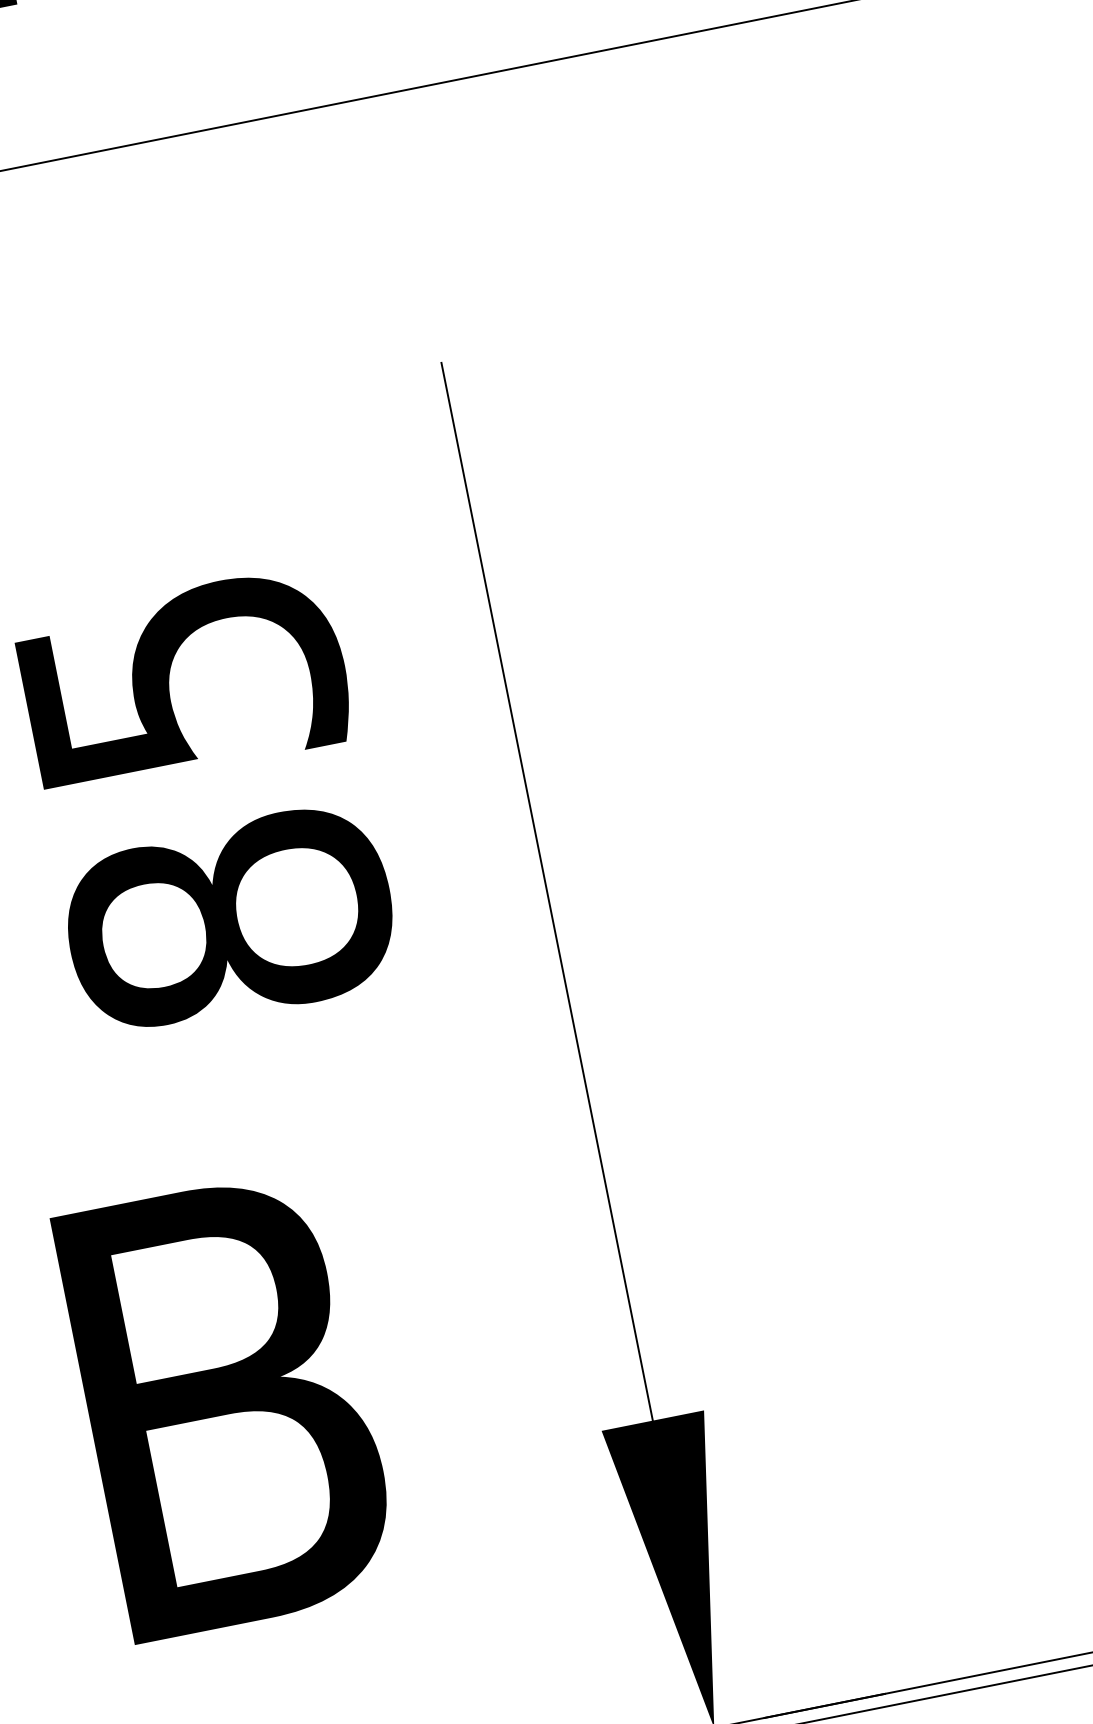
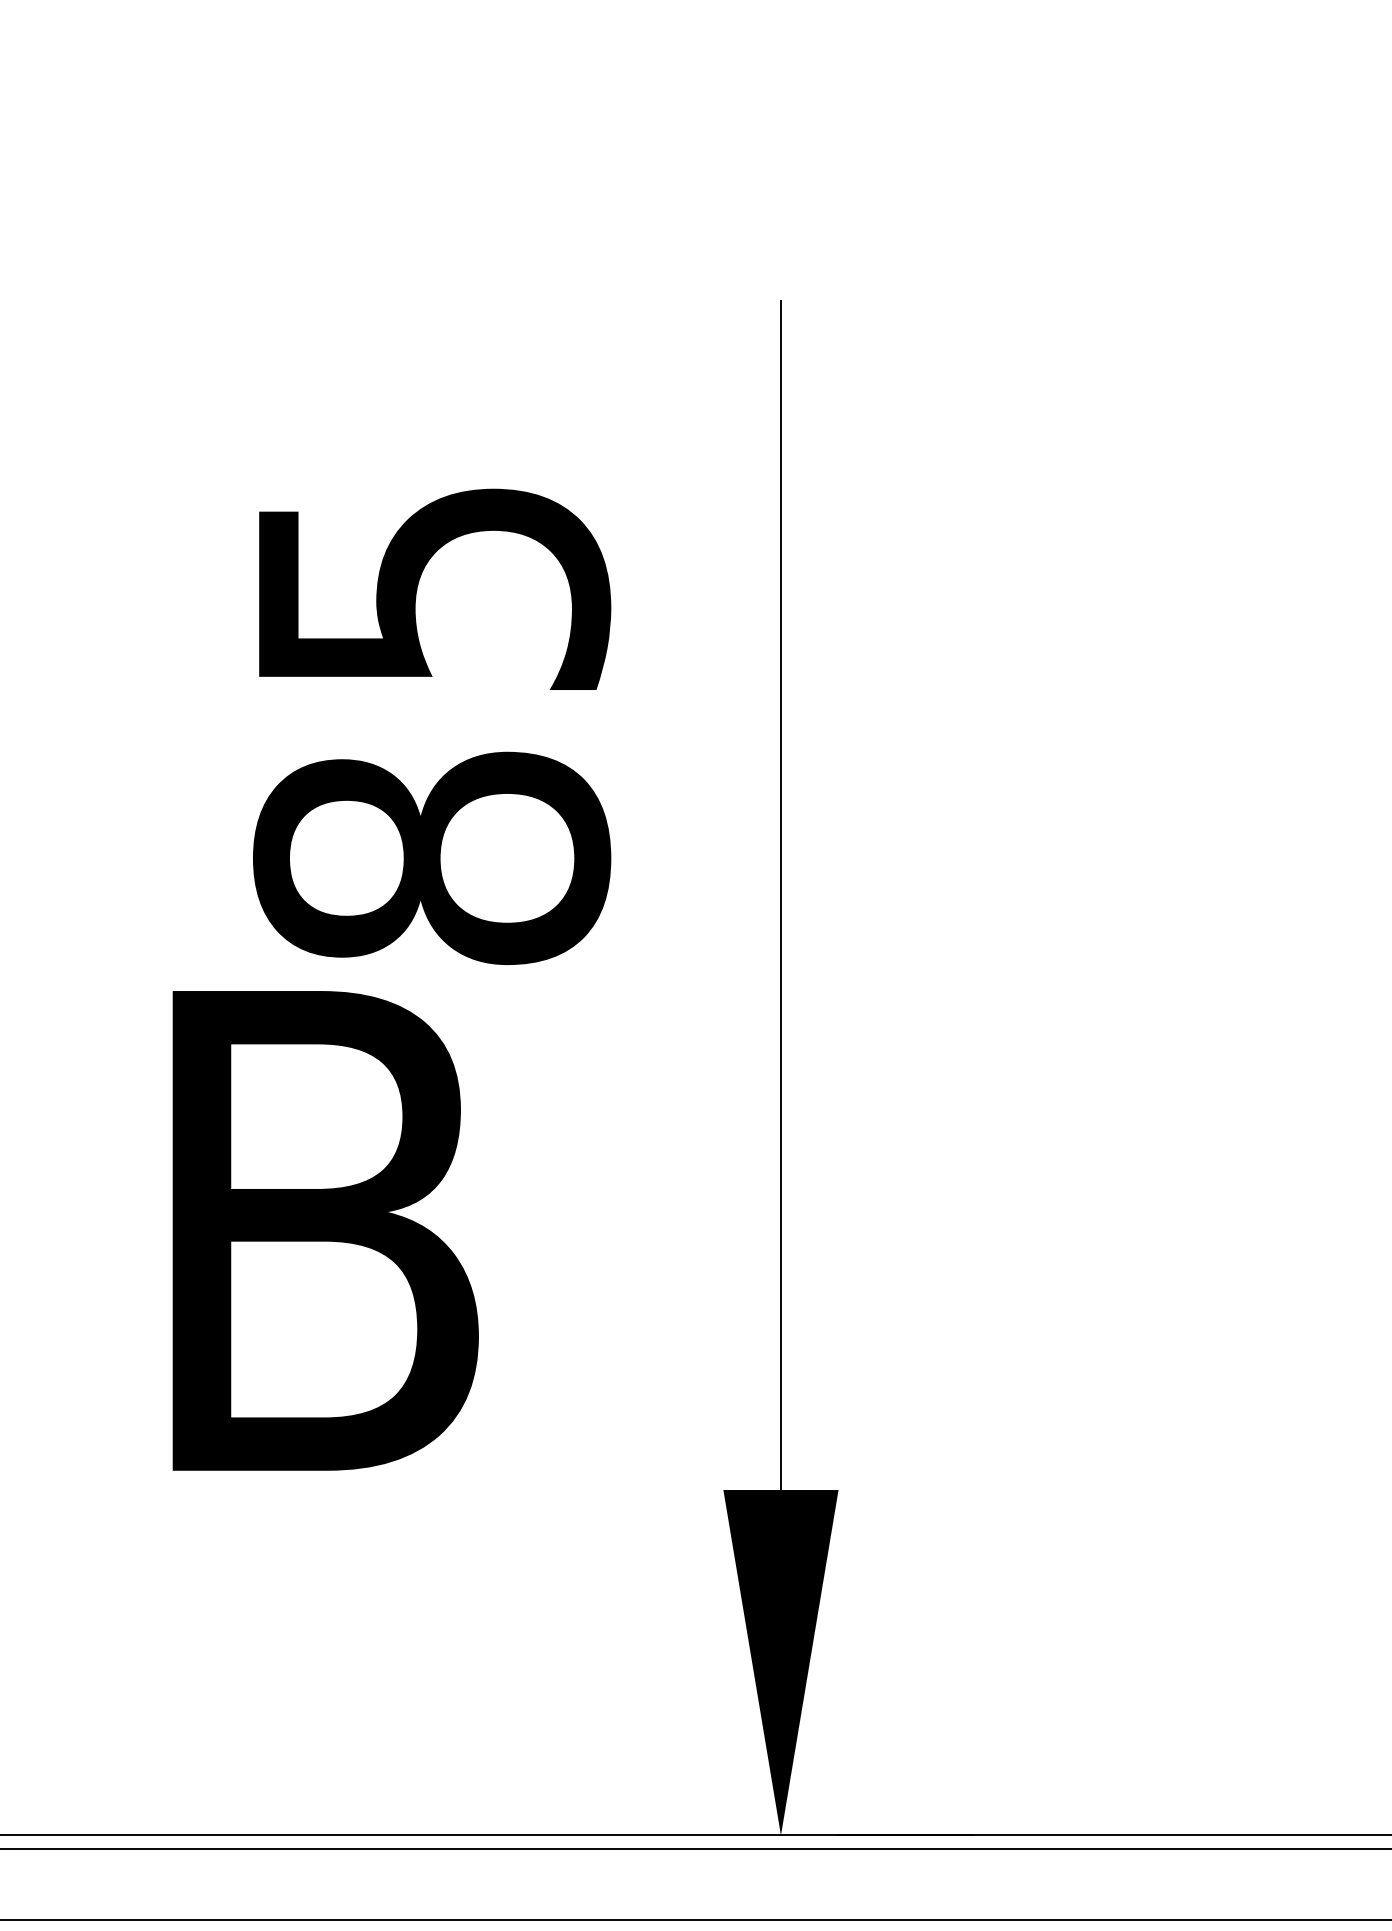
text: (228, 1404) -> (325, 1230), moved

